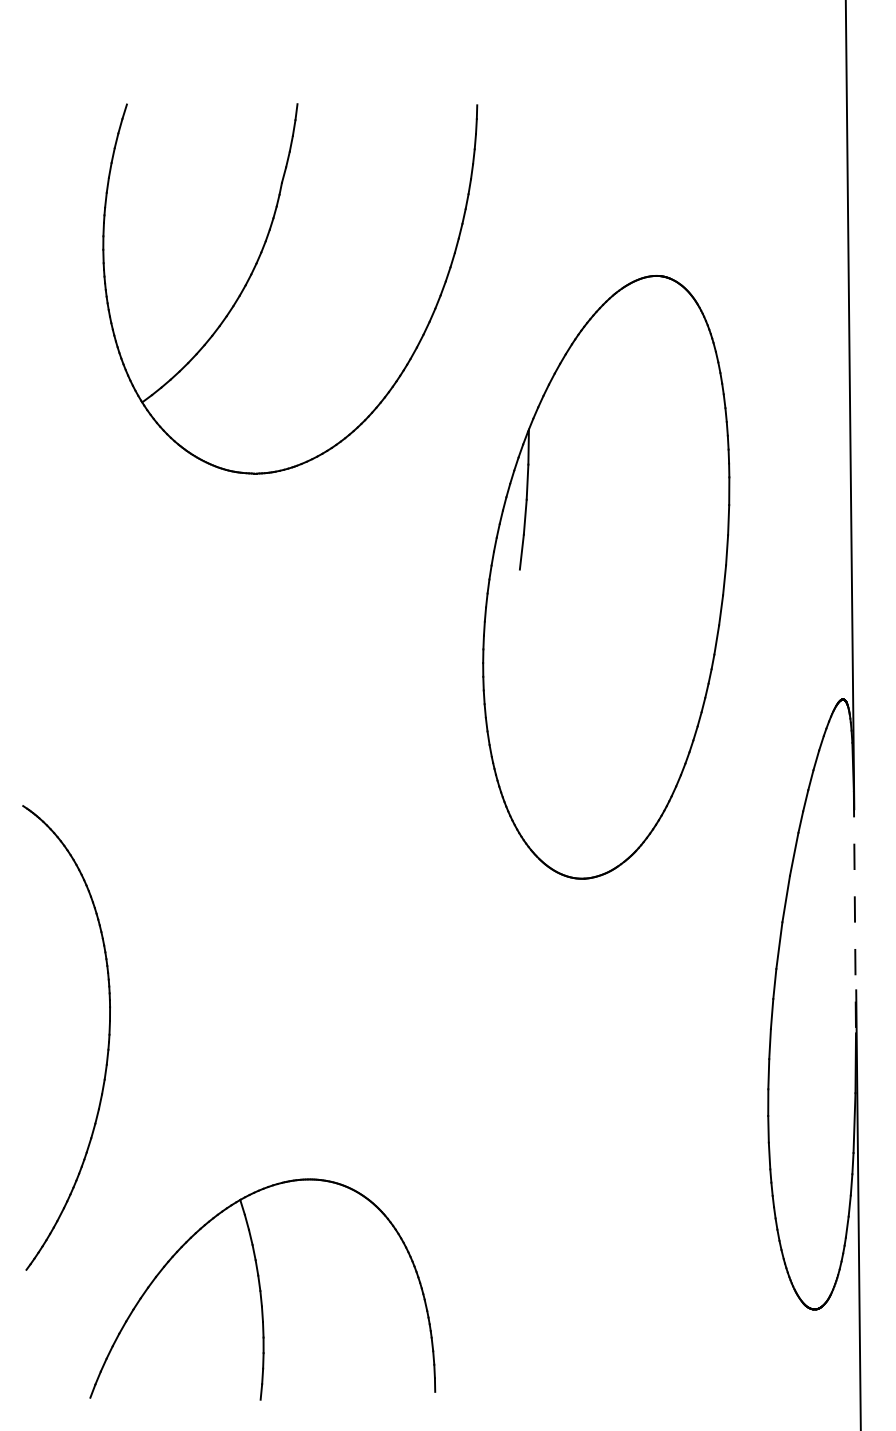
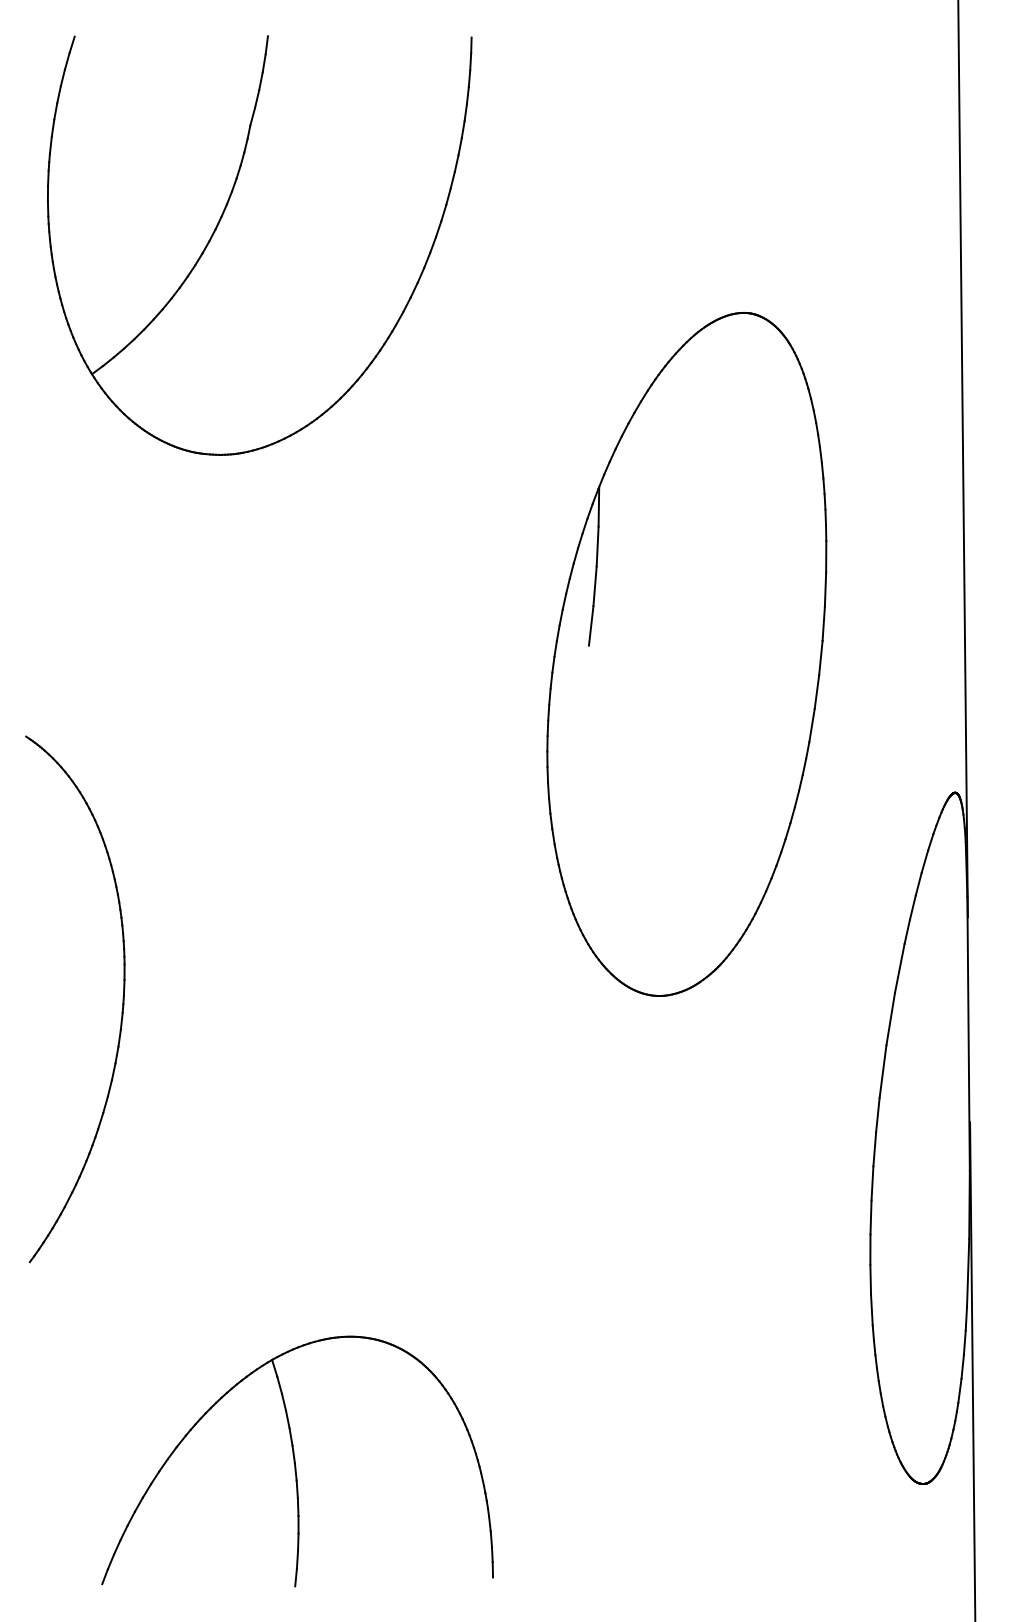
part: (252, 275) -> (216, 230), moved
line: (854, 912) -> (968, 1034), dashed -> solid
part: (108, 1038) -> (122, 999), moved

